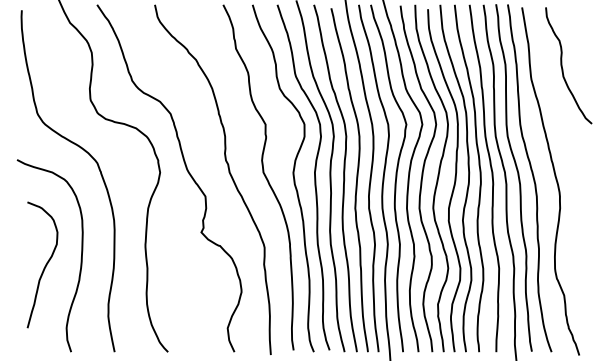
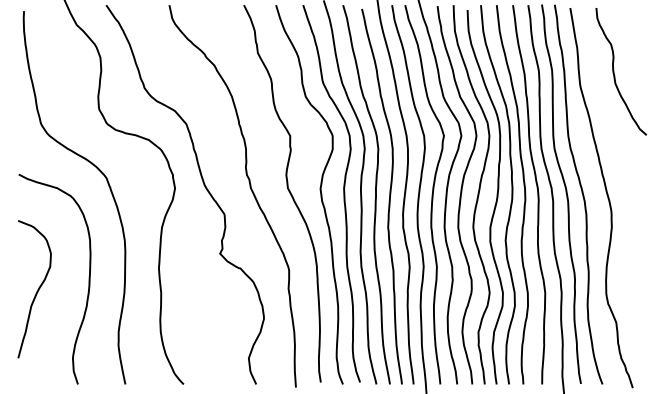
curve: (44, 267) -> (36, 291), moved

